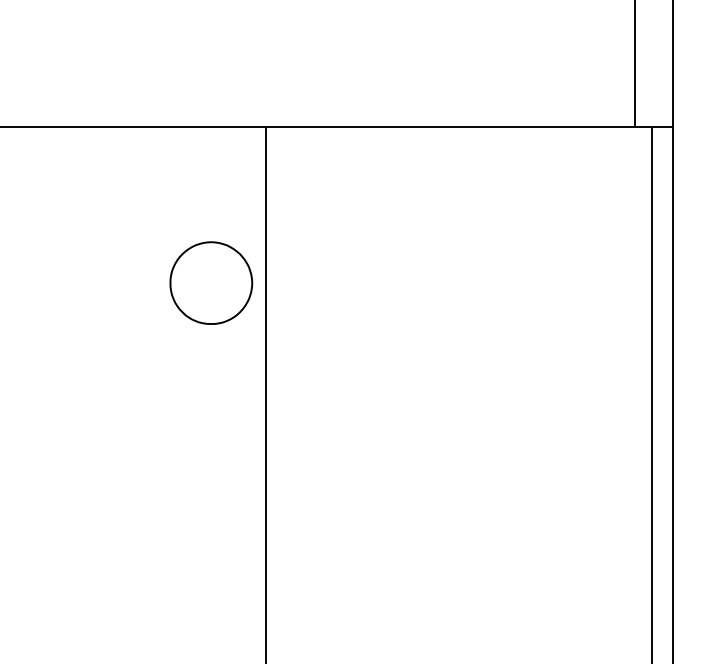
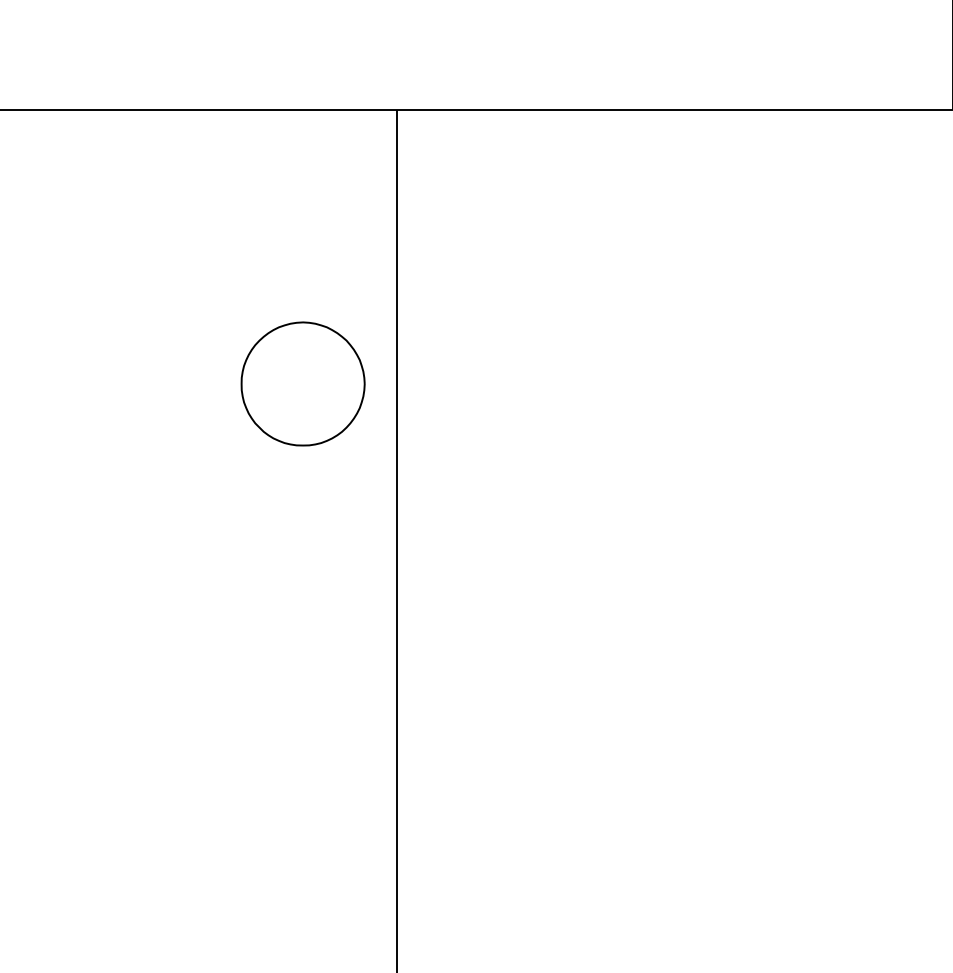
part: (211, 282) -> (303, 383), moved

